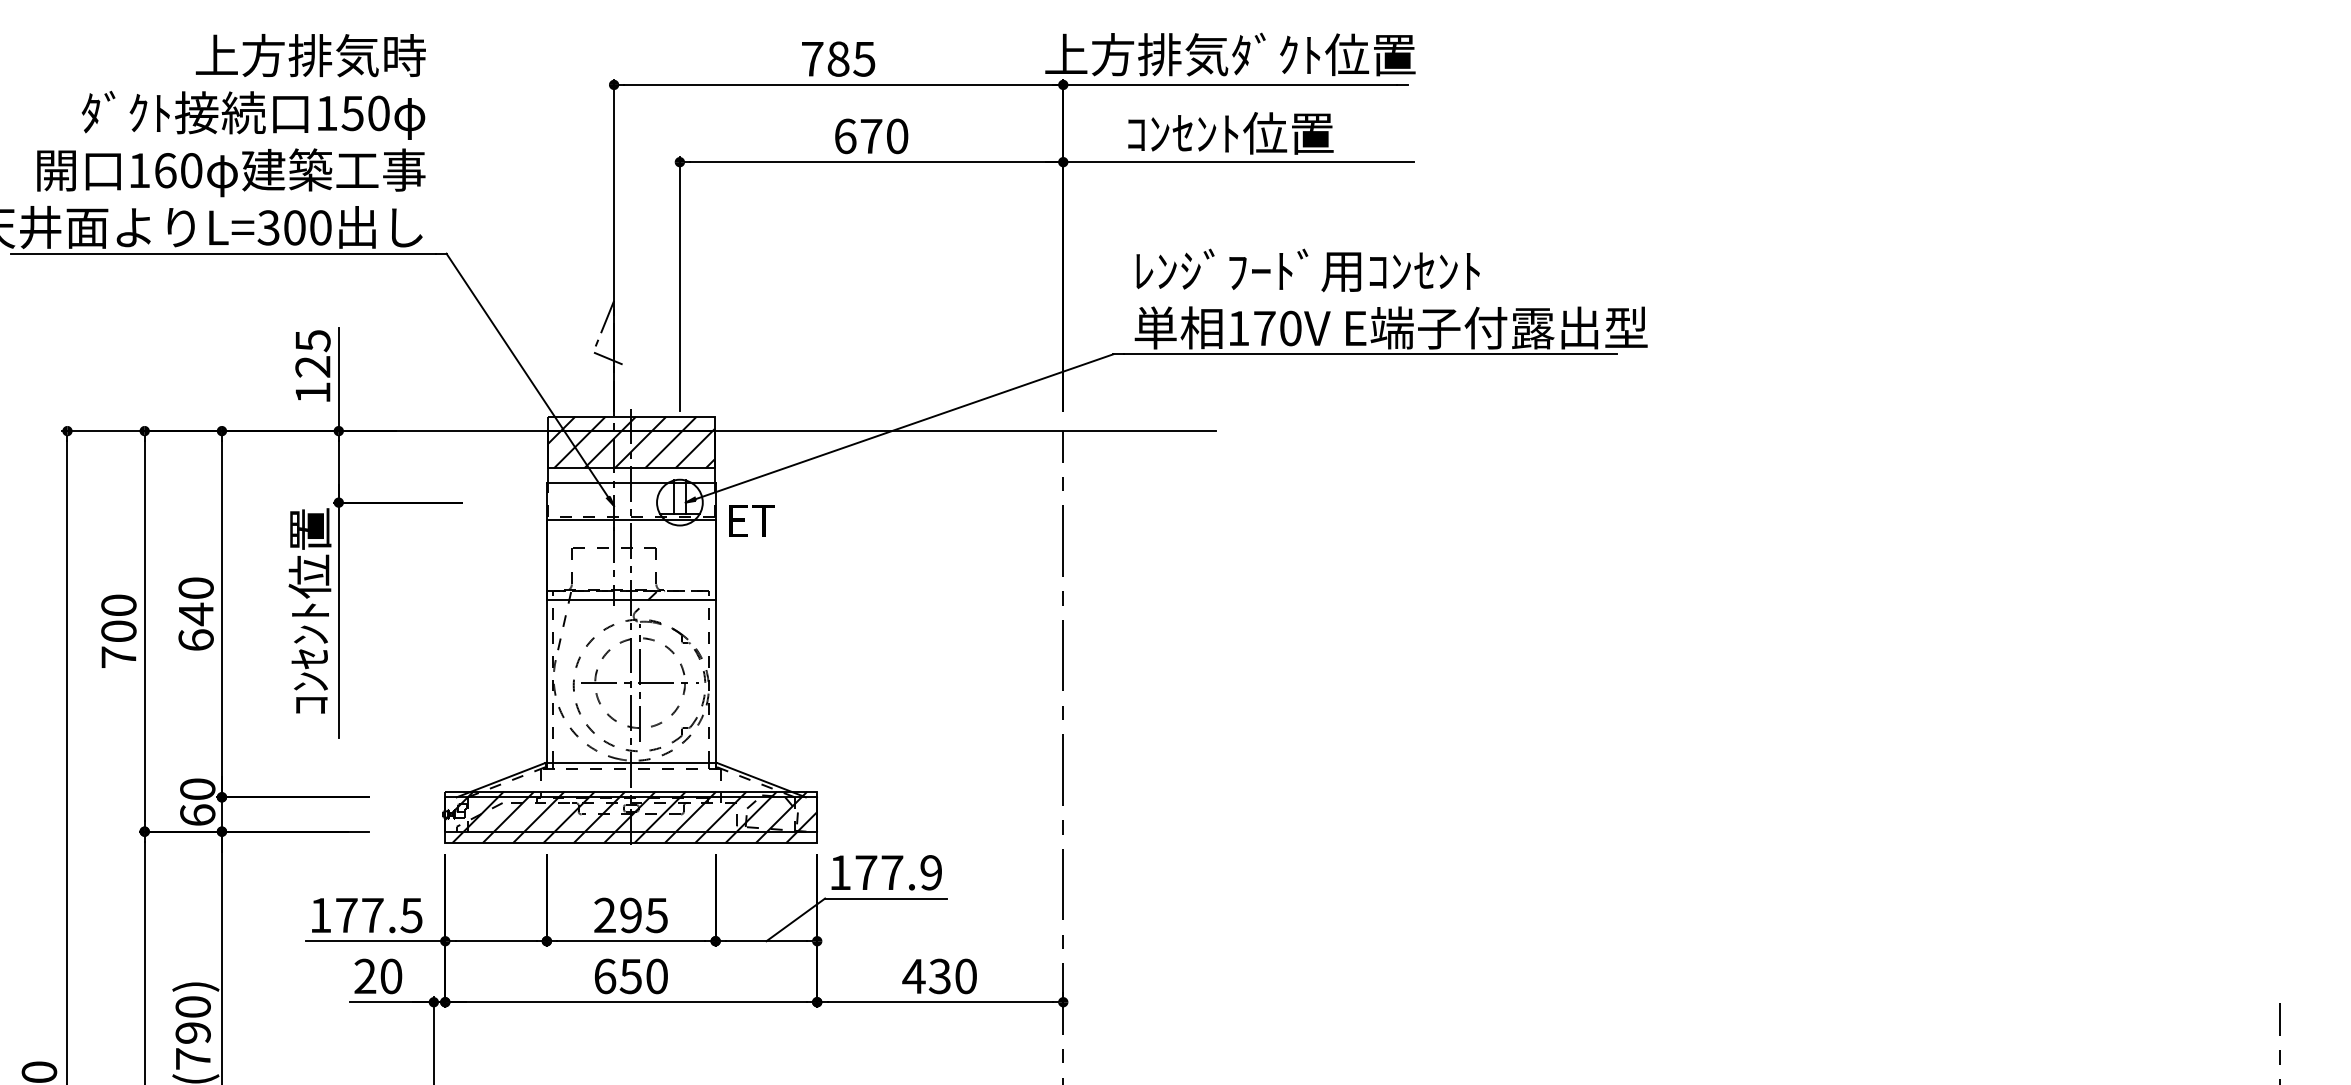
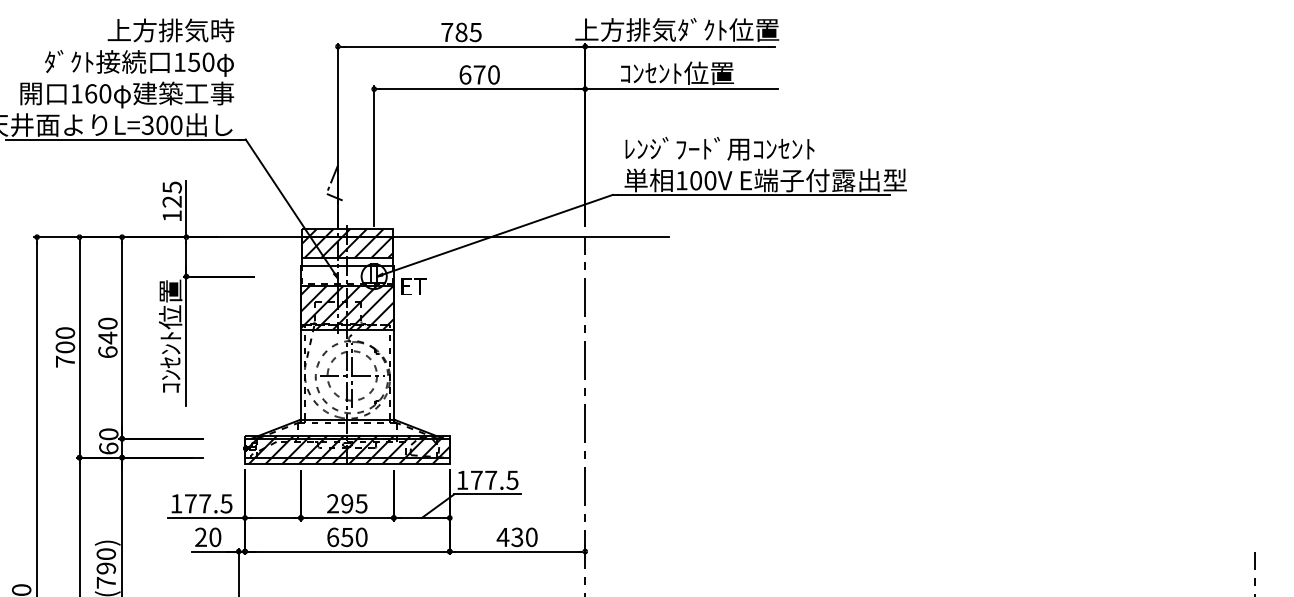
text: (1265, 328) -> (696, 180), 170V -> 100V
hatch: (629, 560) -> (346, 308), added
text: (931, 871) -> (512, 479), 177.9 -> 177.5

